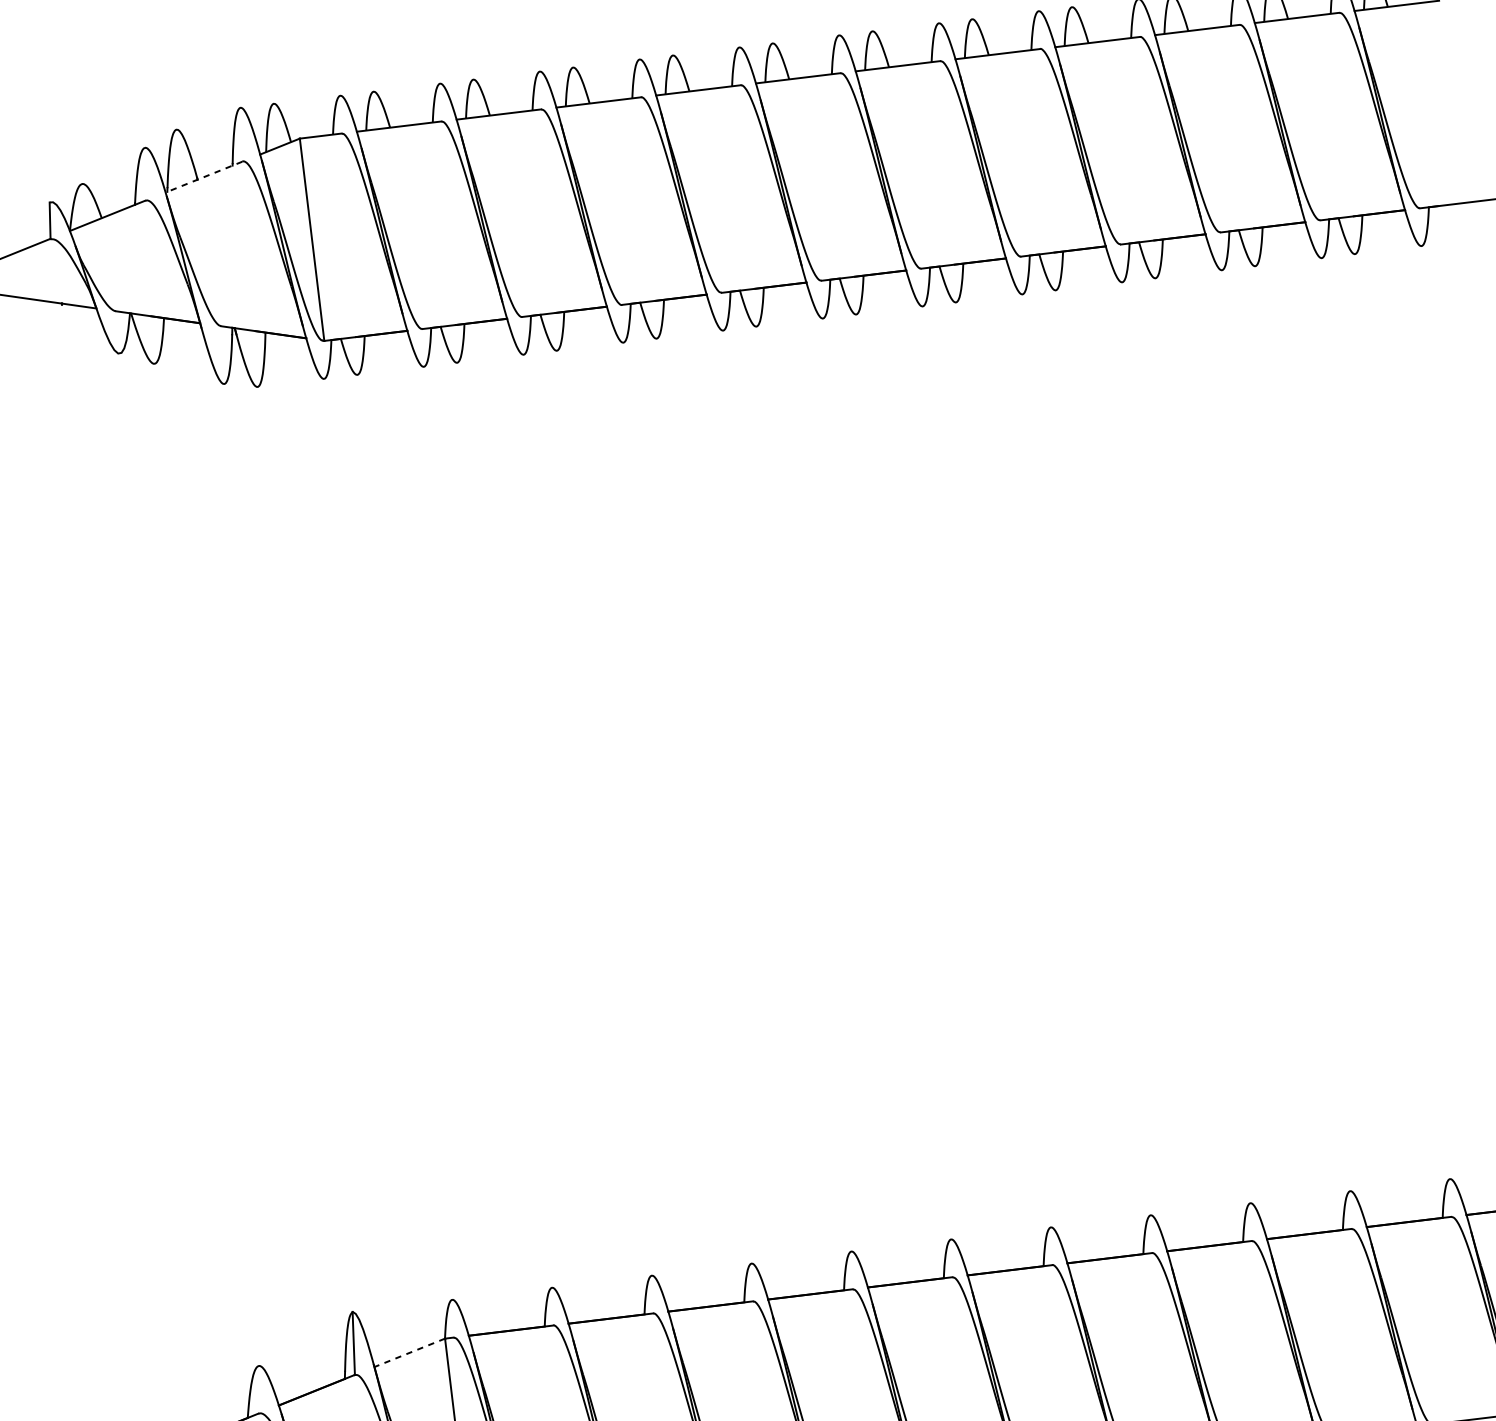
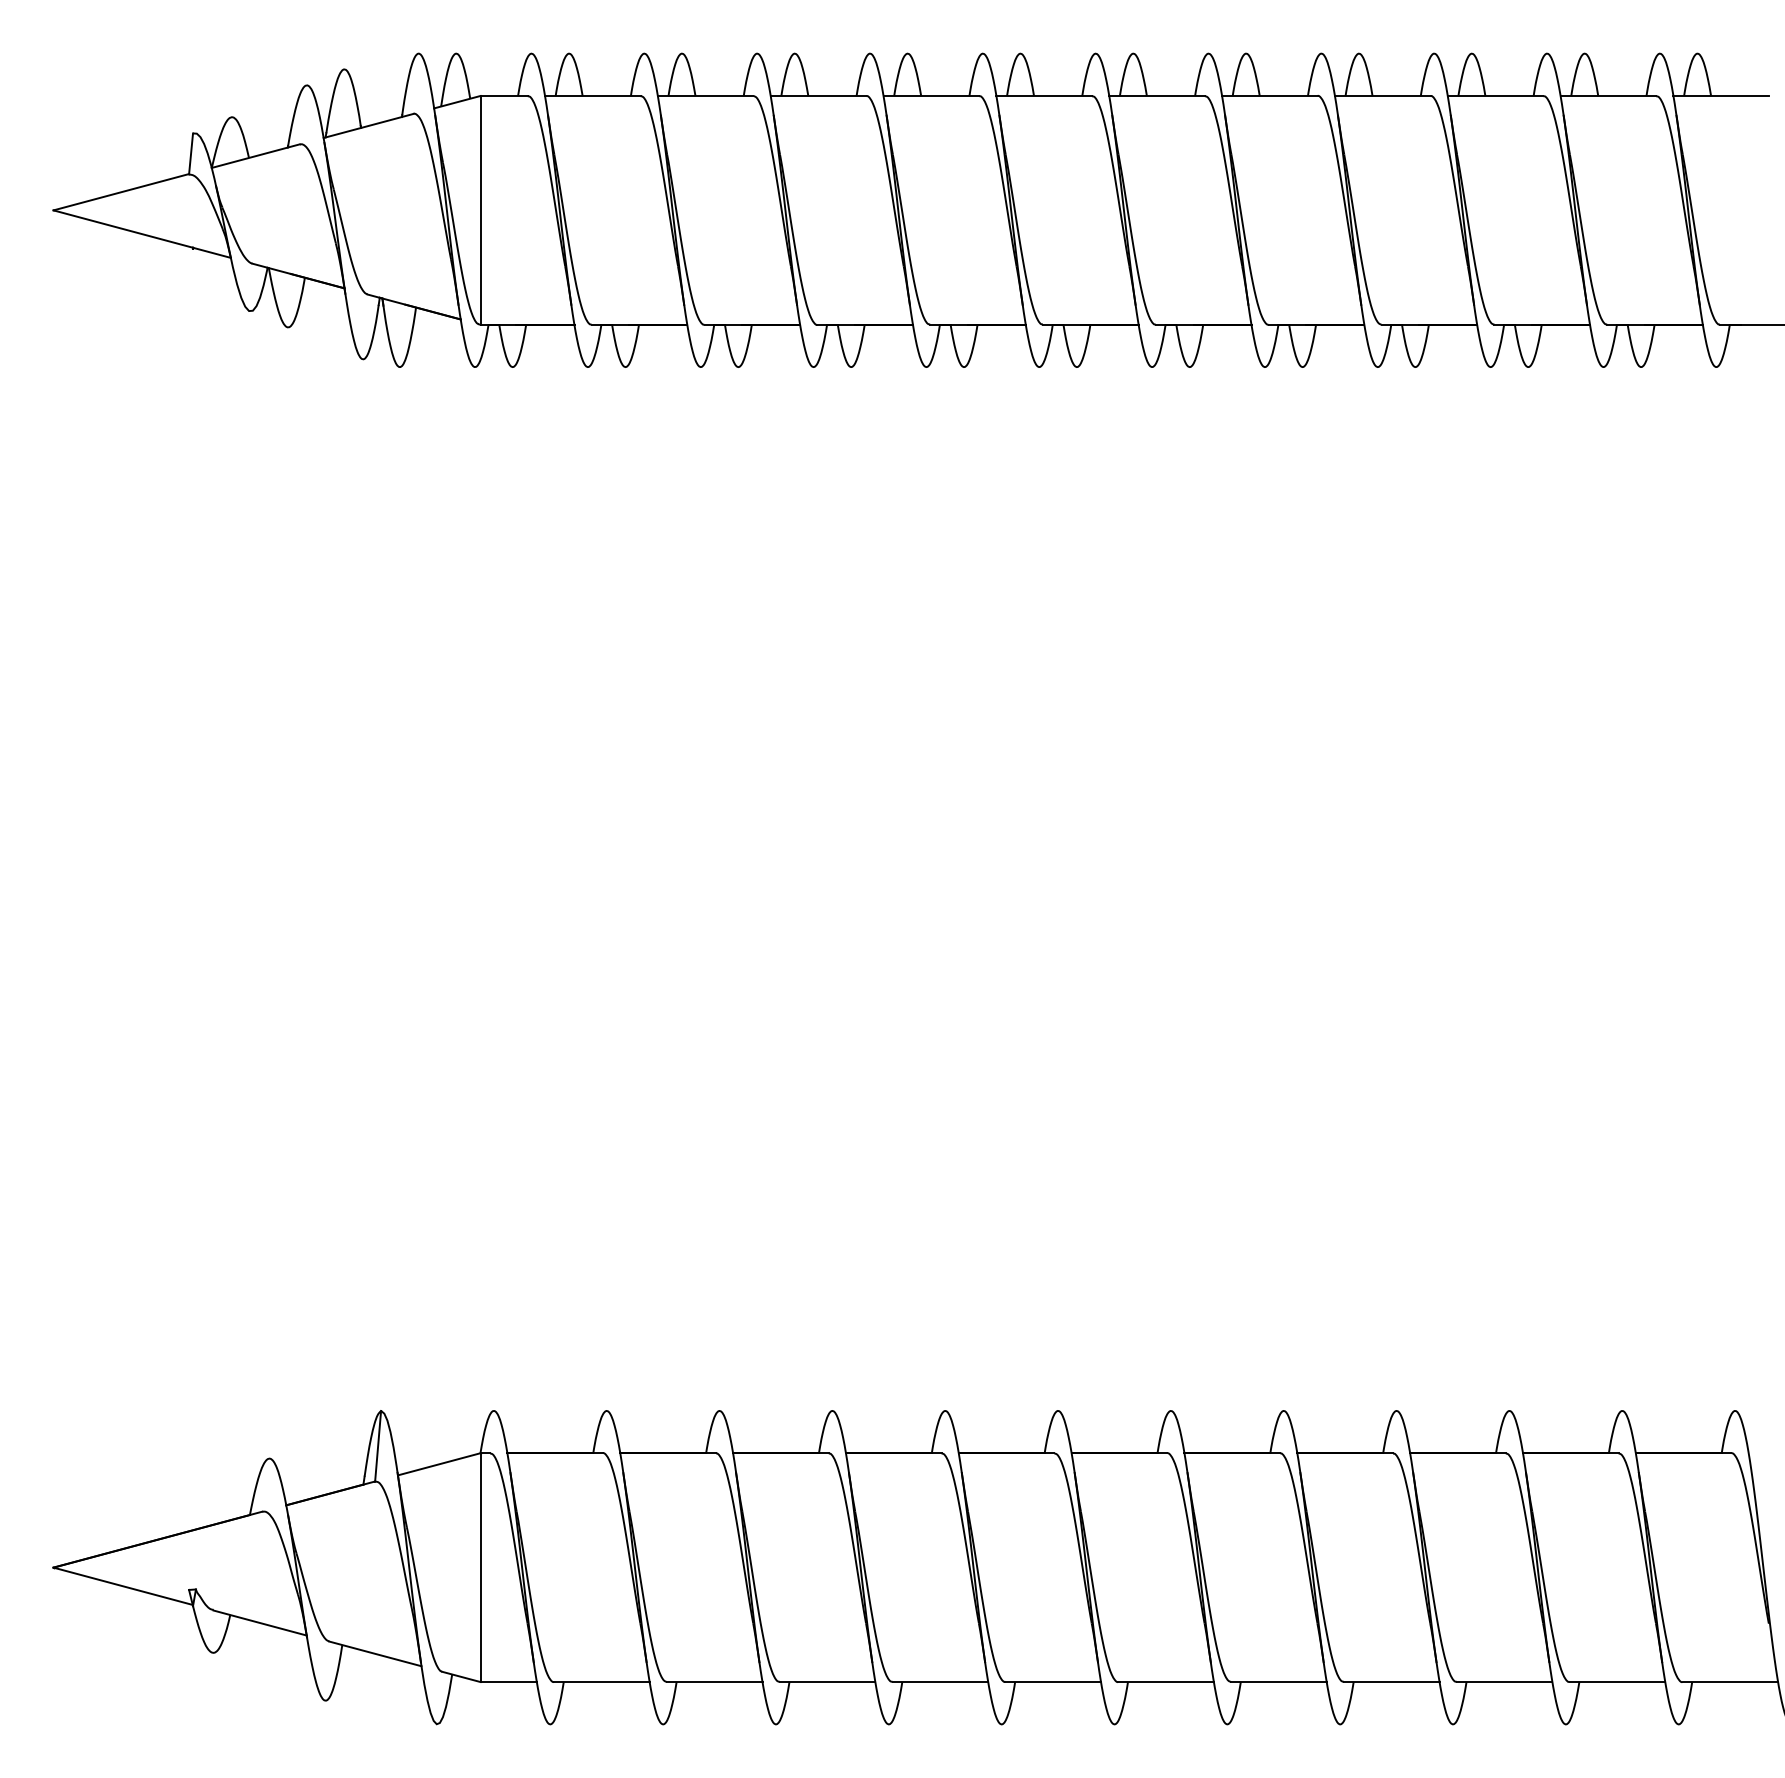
line: (204, 177) -> (368, 126), dashed -> solid
line: (409, 1352) -> (439, 1464), dashed -> solid

